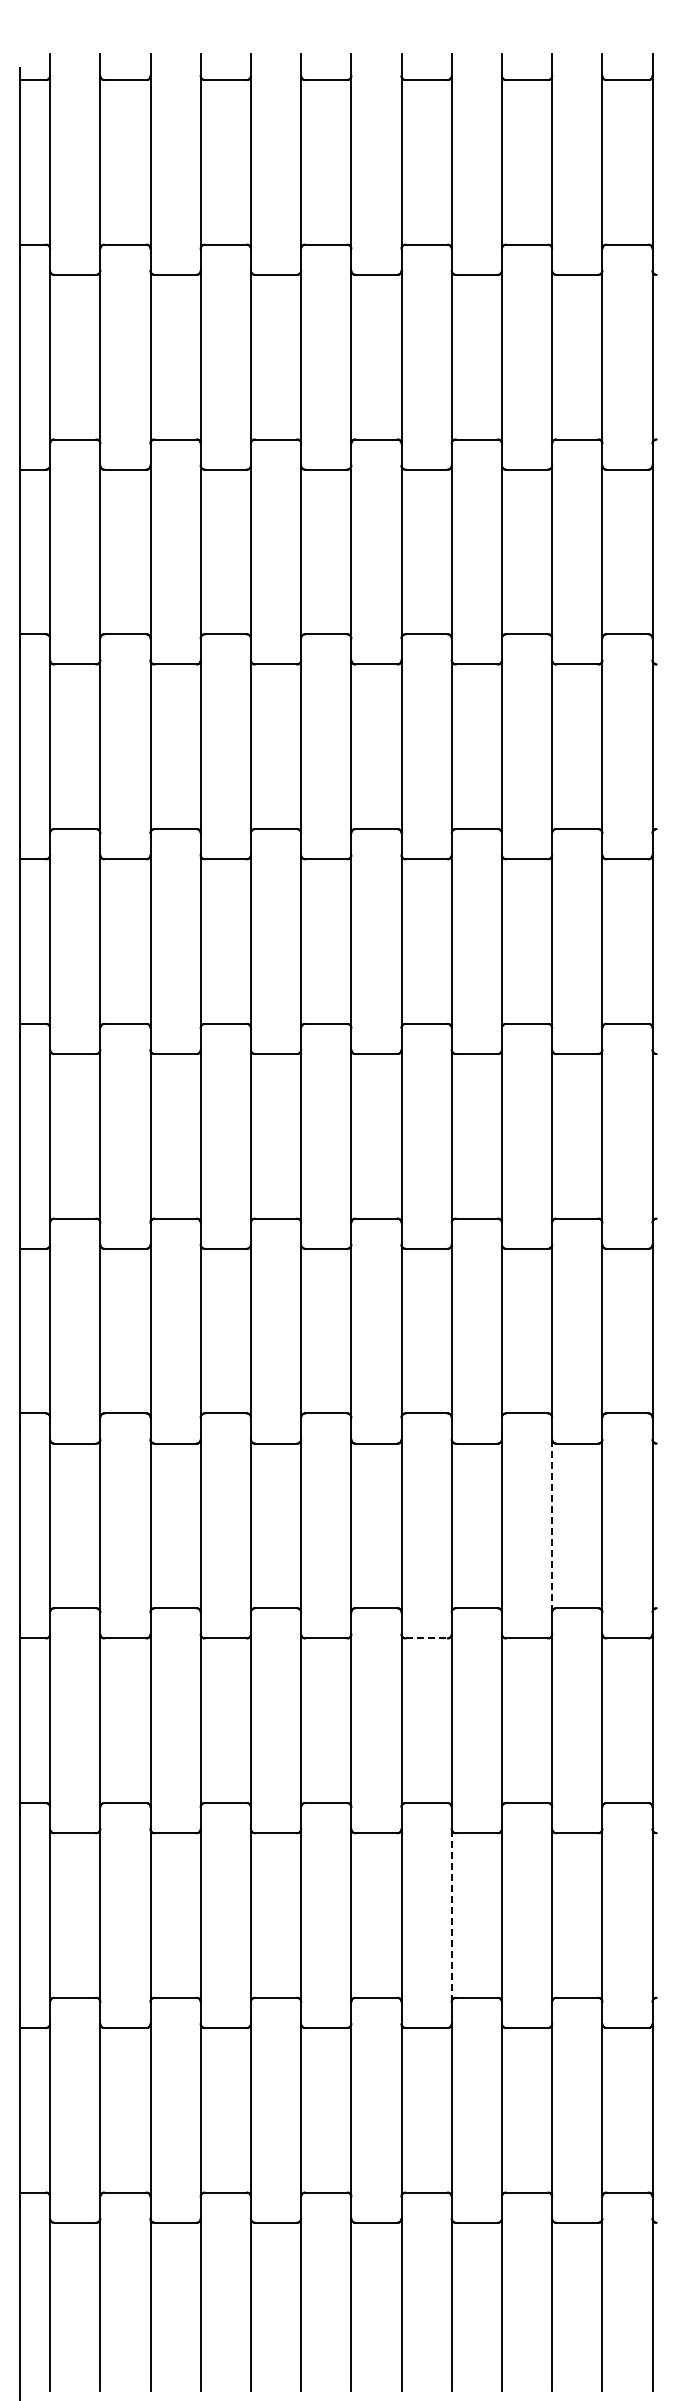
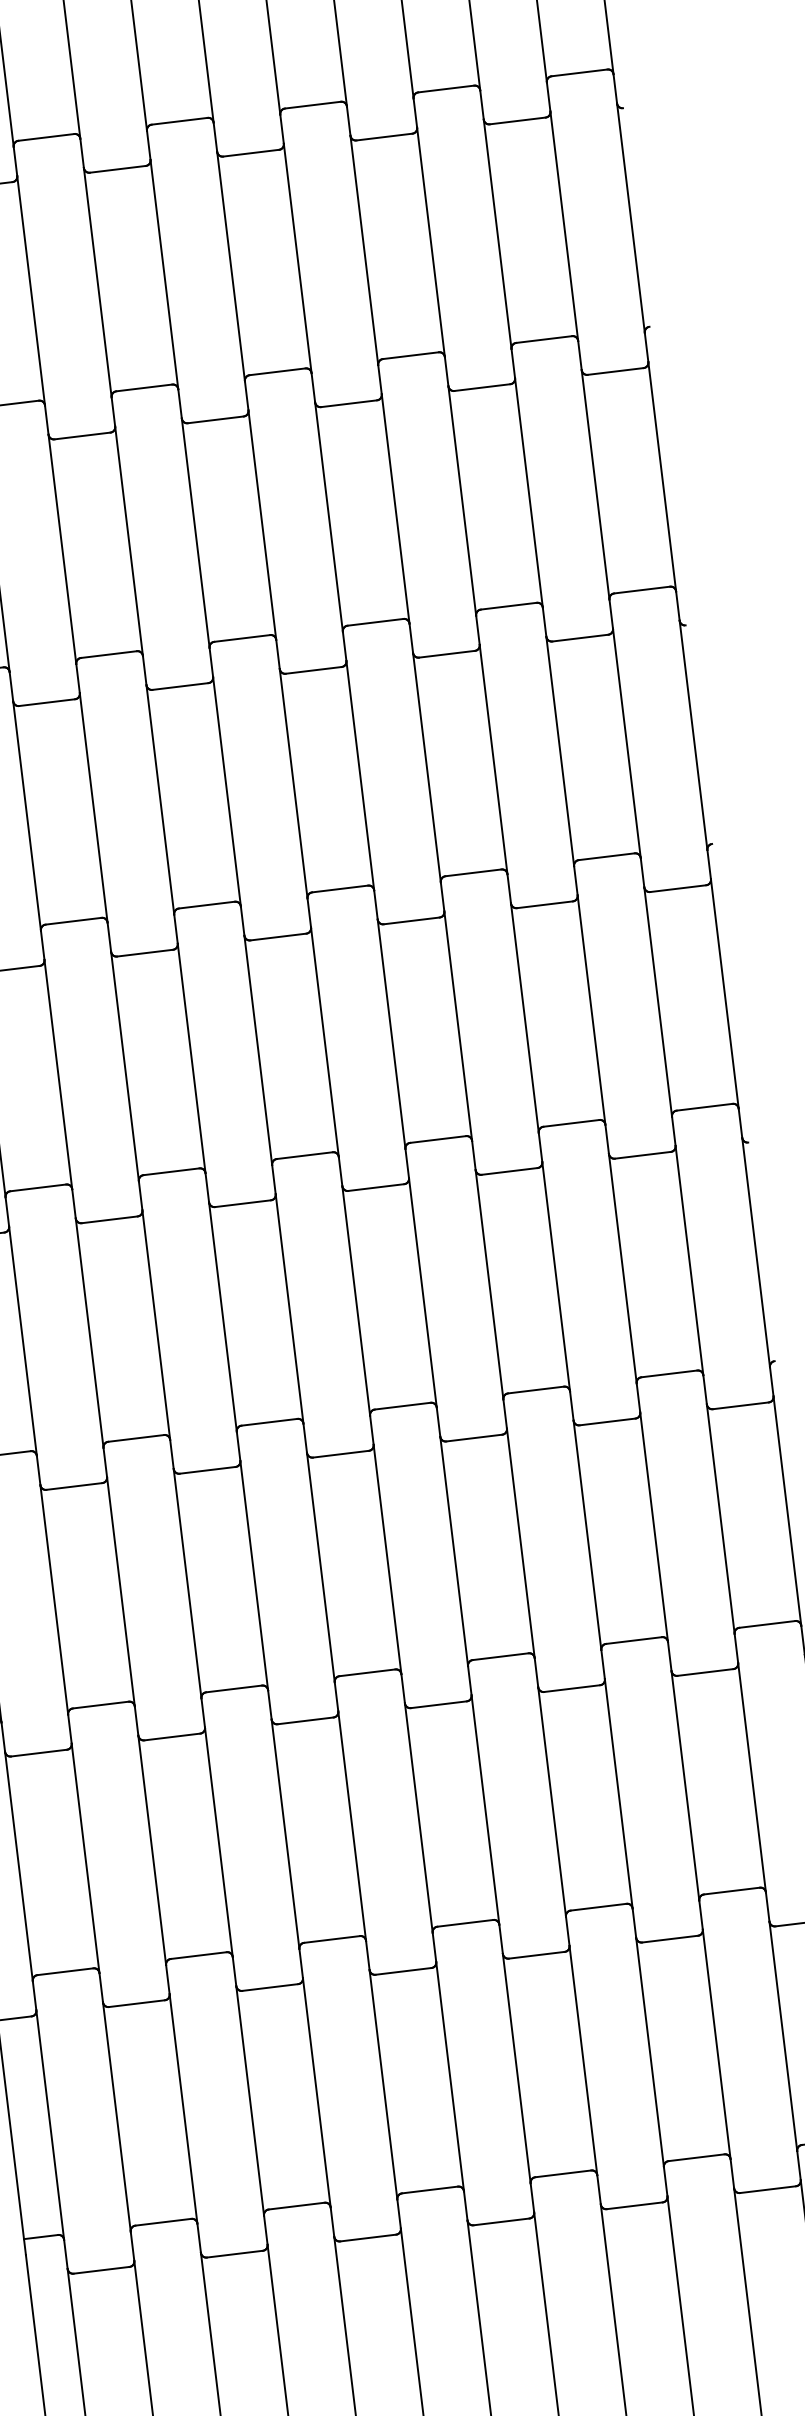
line: (552, 1525) -> (623, 1267), dashed -> solid
line: (427, 1638) -> (475, 1438), dashed -> solid
line: (451, 1915) -> (551, 1801), dashed -> solid

